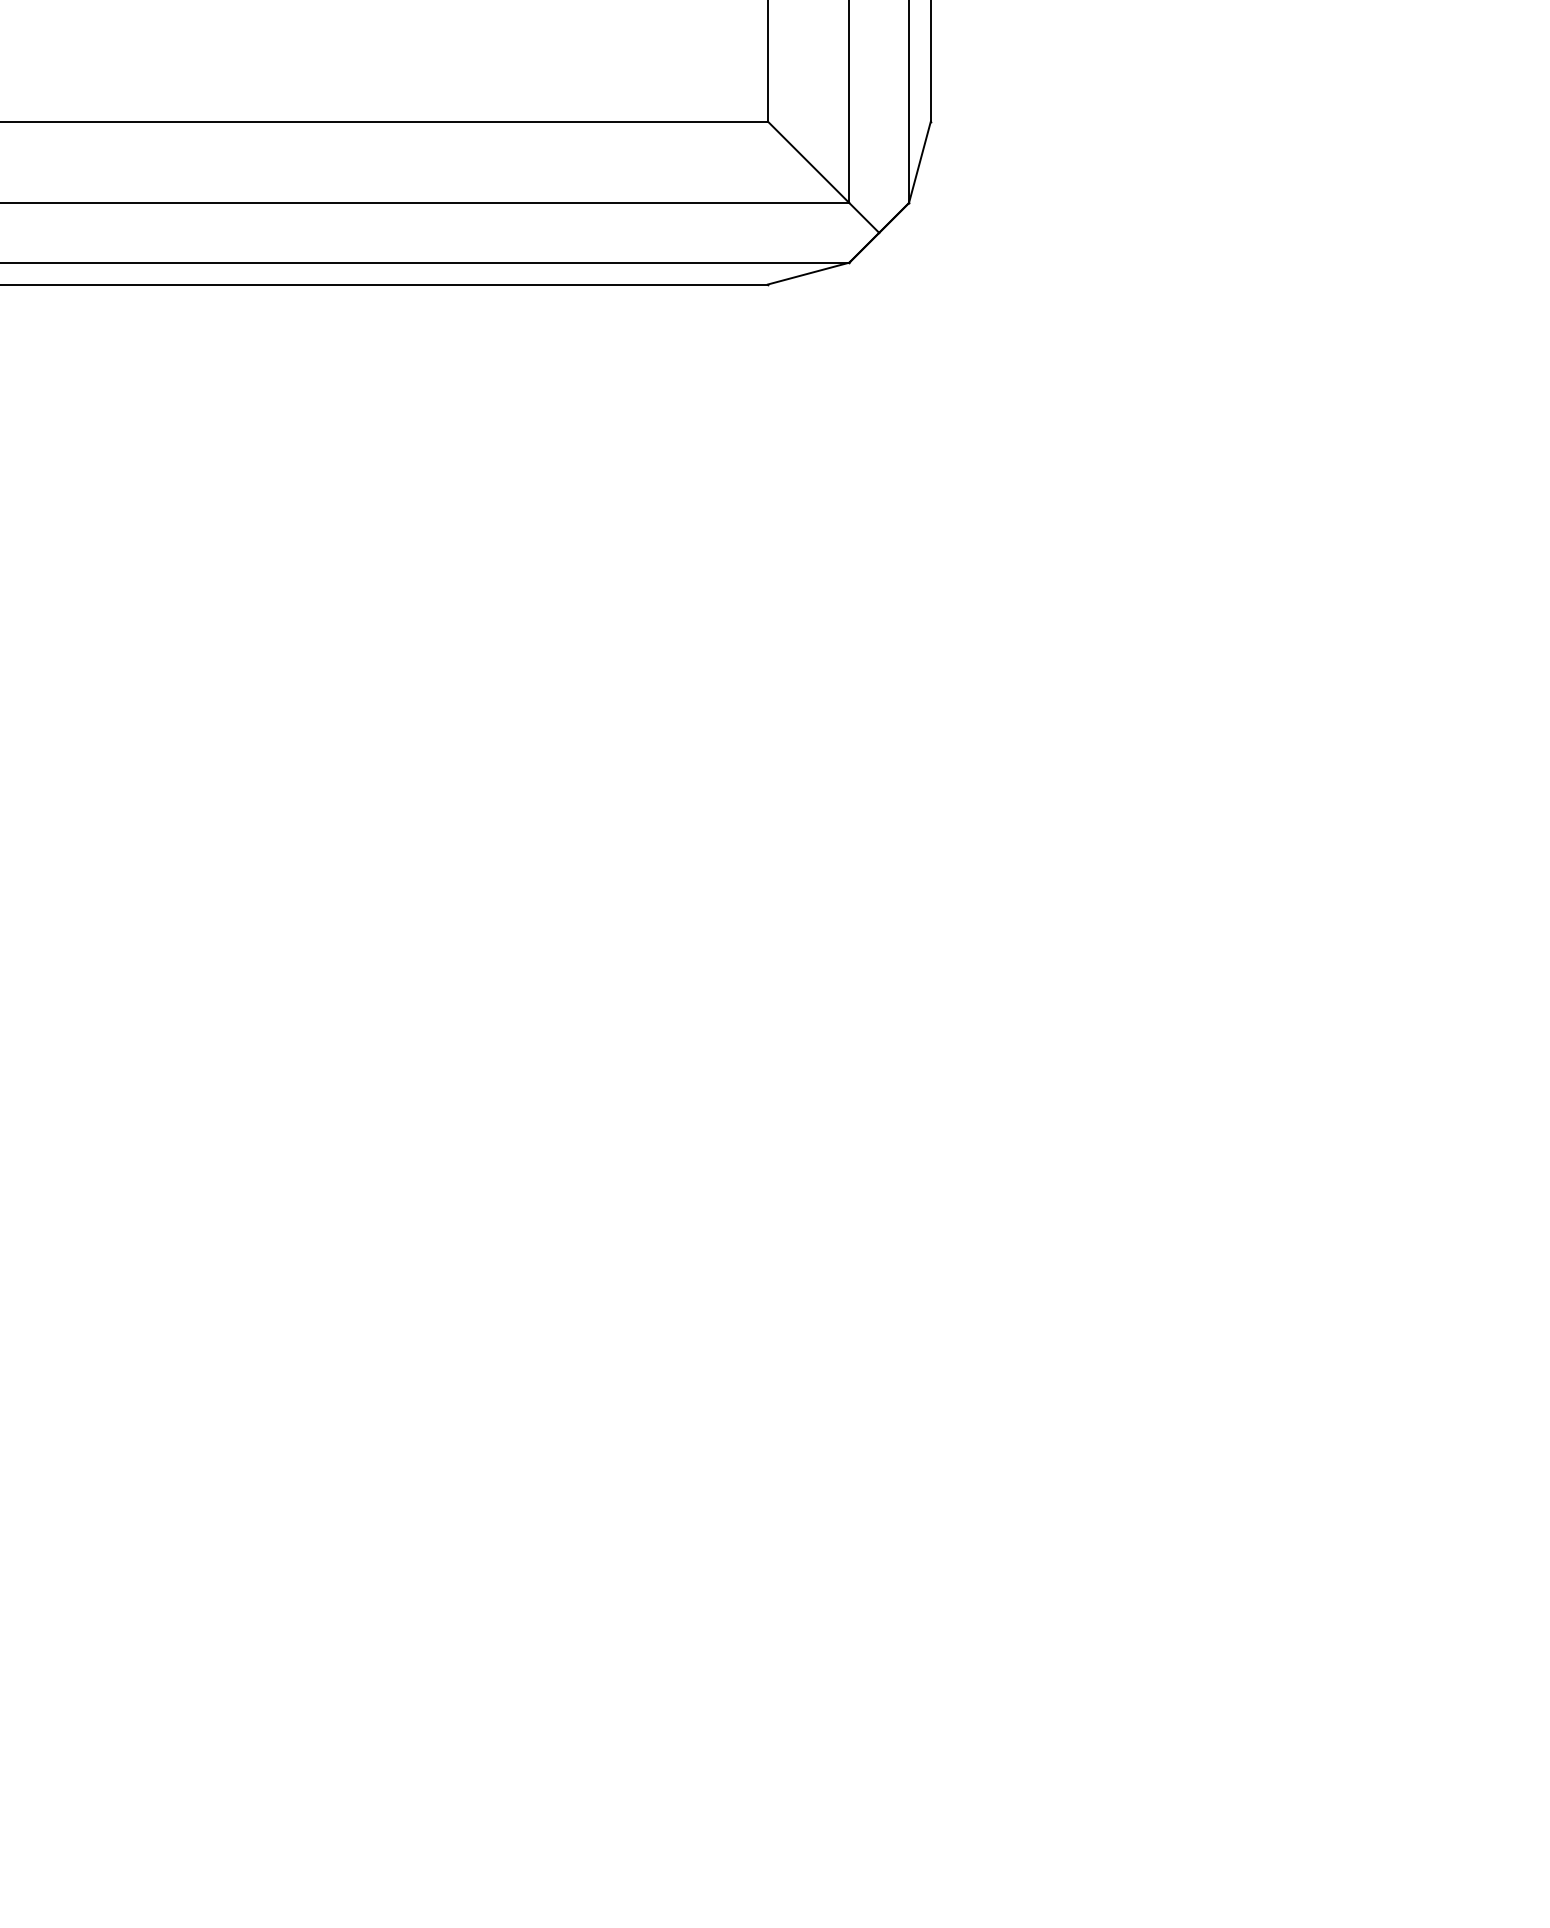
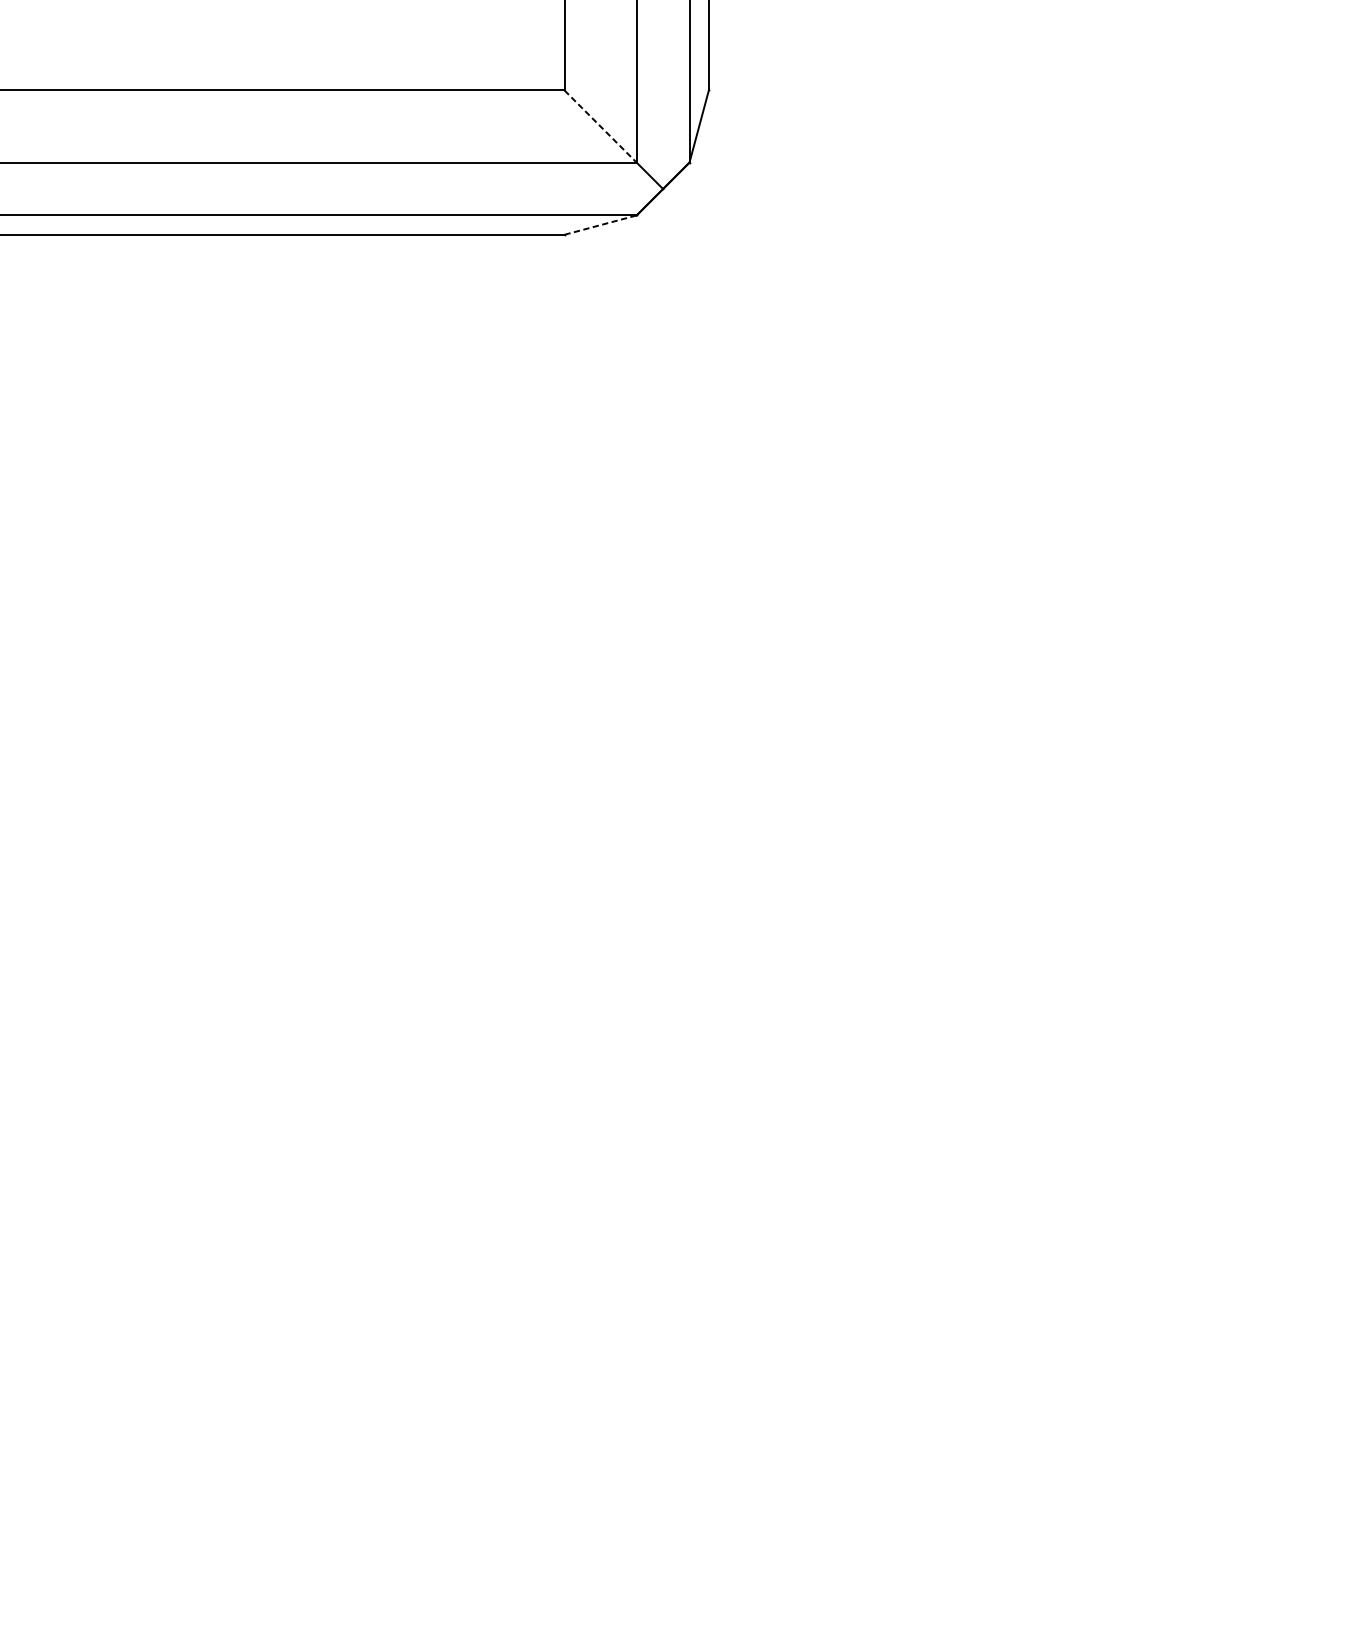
line: (808, 162) -> (600, 126), solid -> dashed
line: (809, 273) -> (601, 225), solid -> dashed

